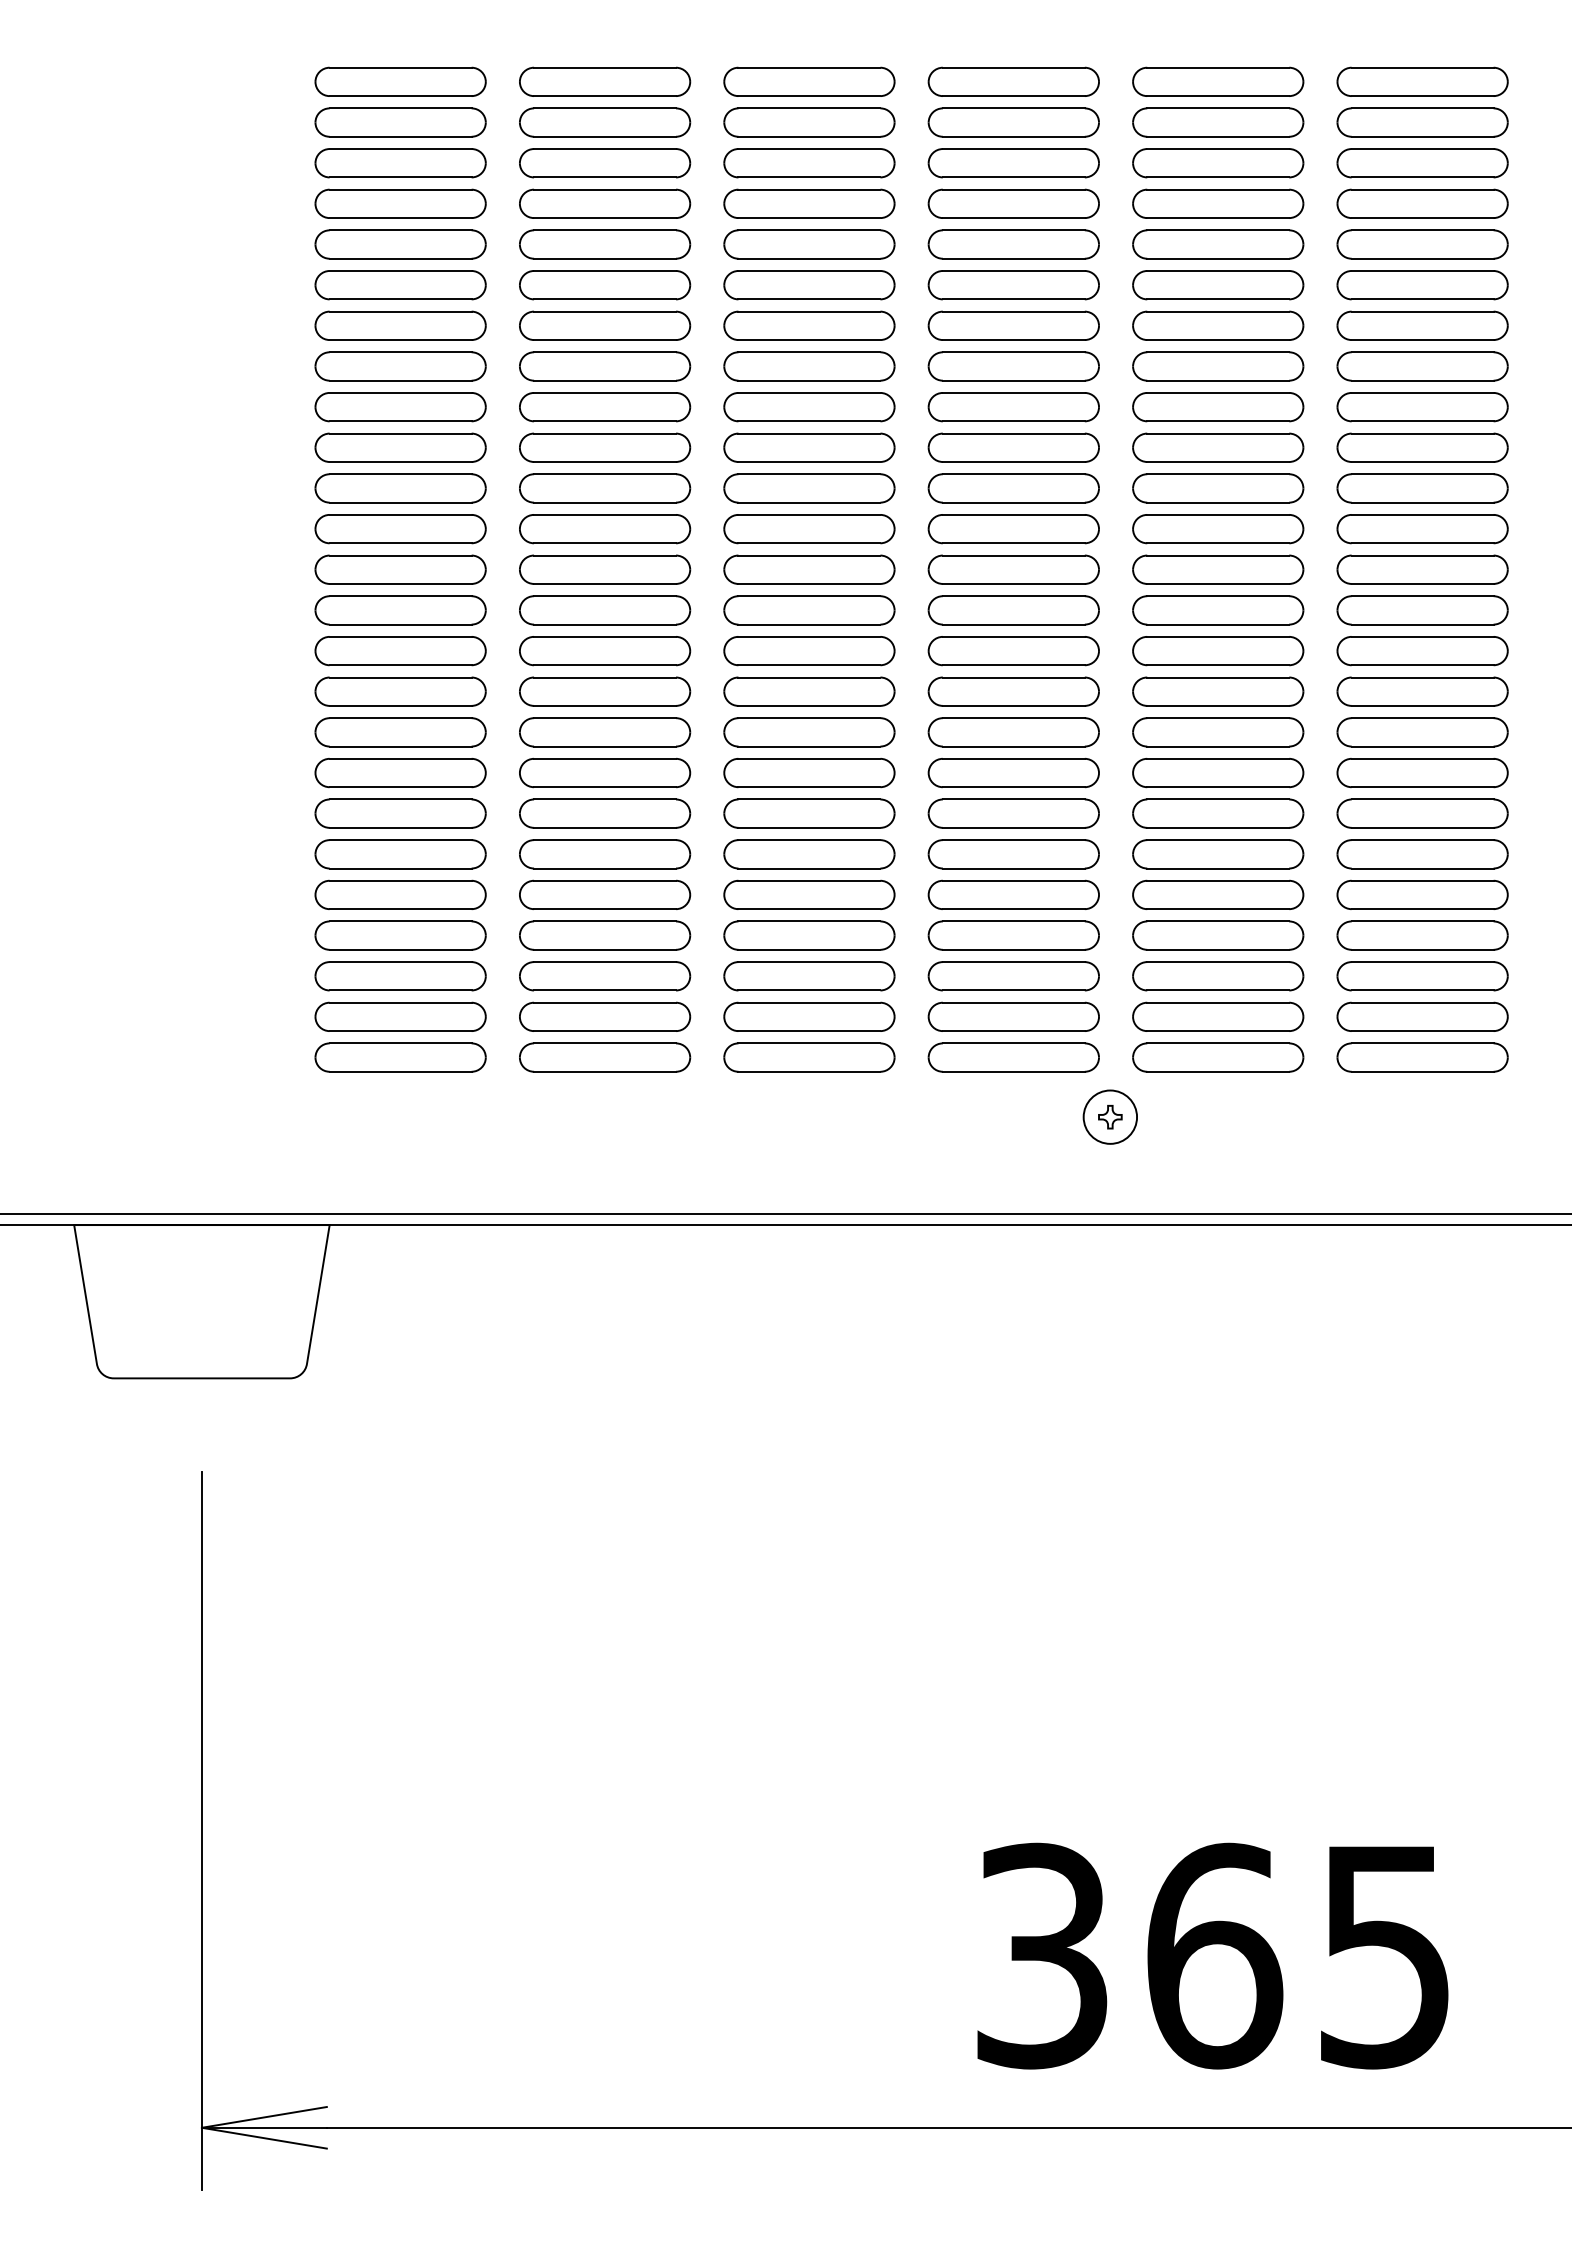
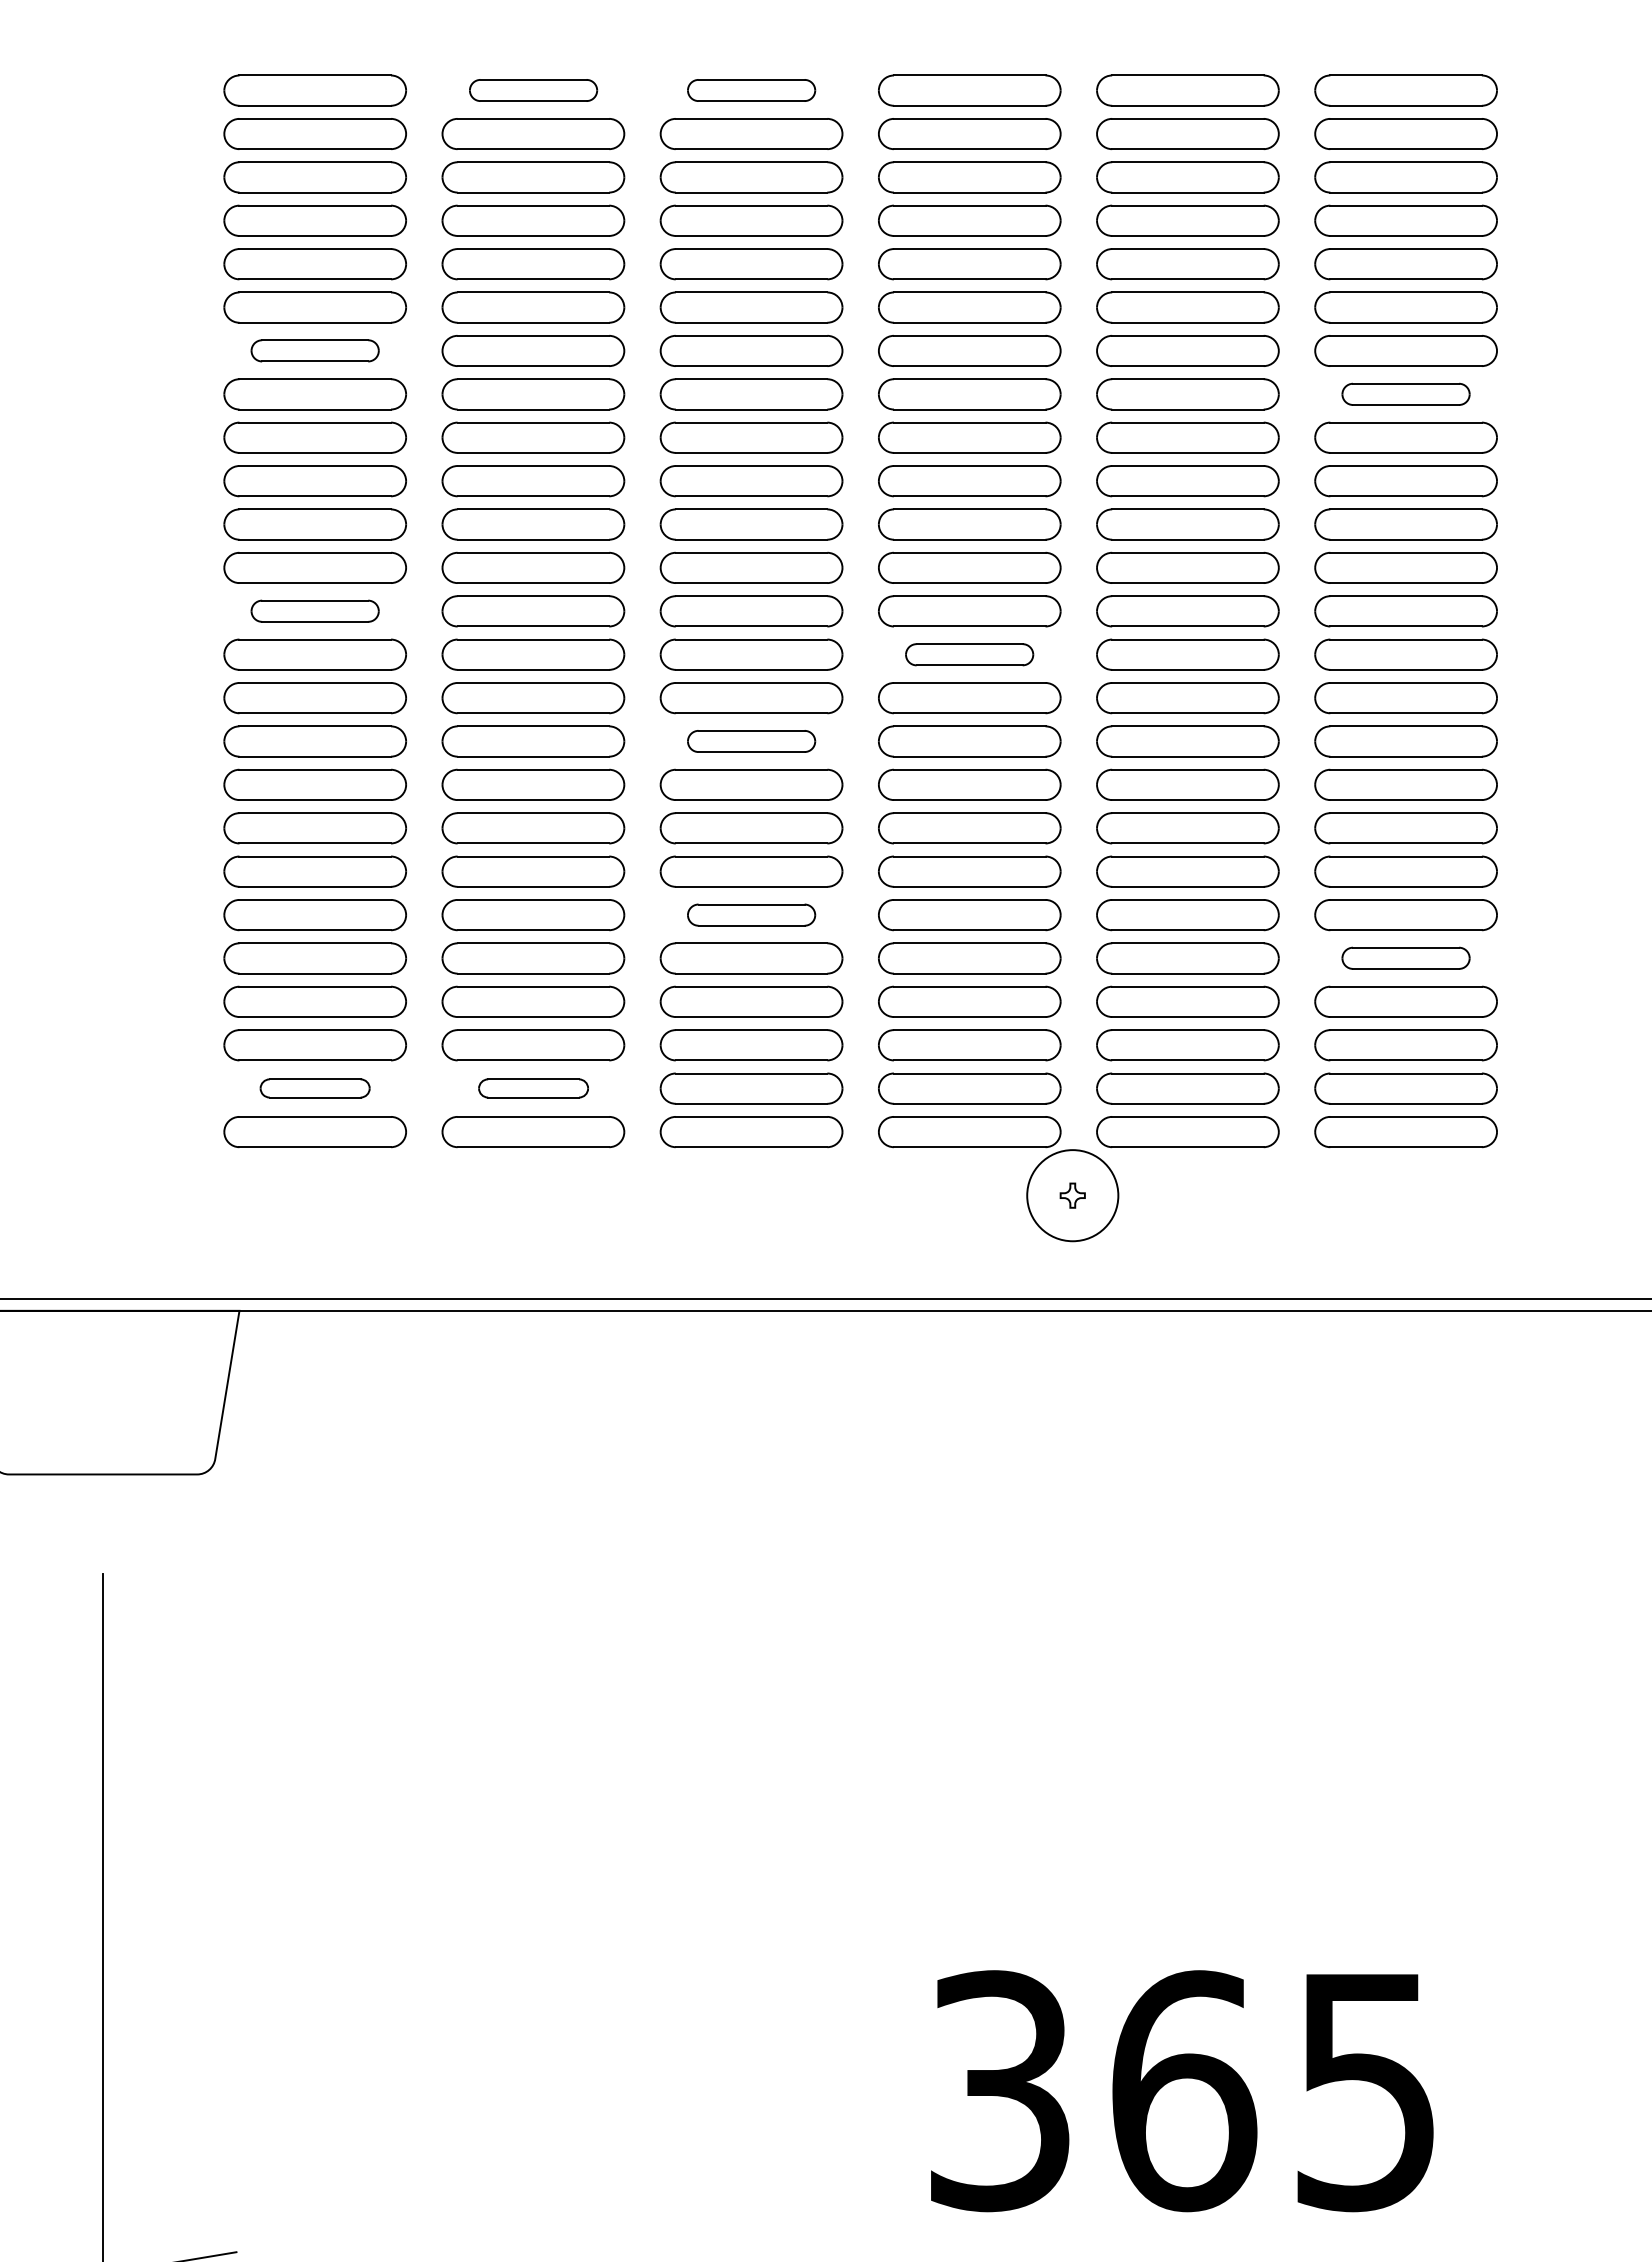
part: (605, 81) -> (533, 90), size x0.7
part: (809, 81) -> (751, 90), size x0.7
part: (400, 325) -> (315, 350), size x0.7
part: (1422, 366) -> (1405, 394), size x0.7
part: (400, 569) -> (315, 611), size x0.7
part: (1013, 610) -> (969, 654), size x0.7
part: (809, 691) -> (751, 741), size x0.7
part: (809, 854) -> (751, 915), size x0.7
part: (1422, 894) -> (1405, 957), size x0.7
part: (400, 1016) -> (315, 1088), size x0.6
part: (605, 1016) -> (533, 1088), size x0.6
circle: (1110, 1116) -> (1072, 1194), size x1.6

